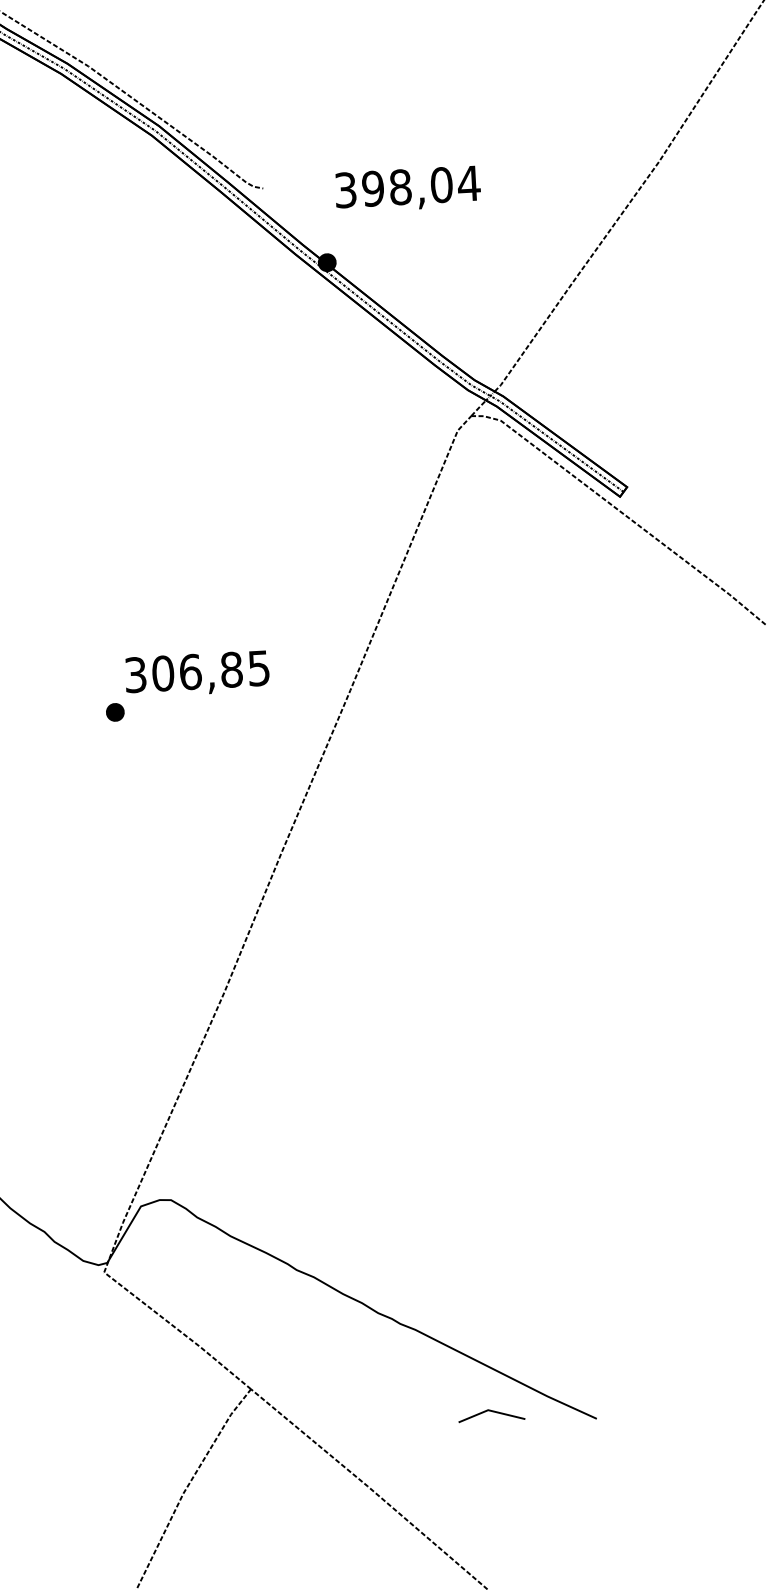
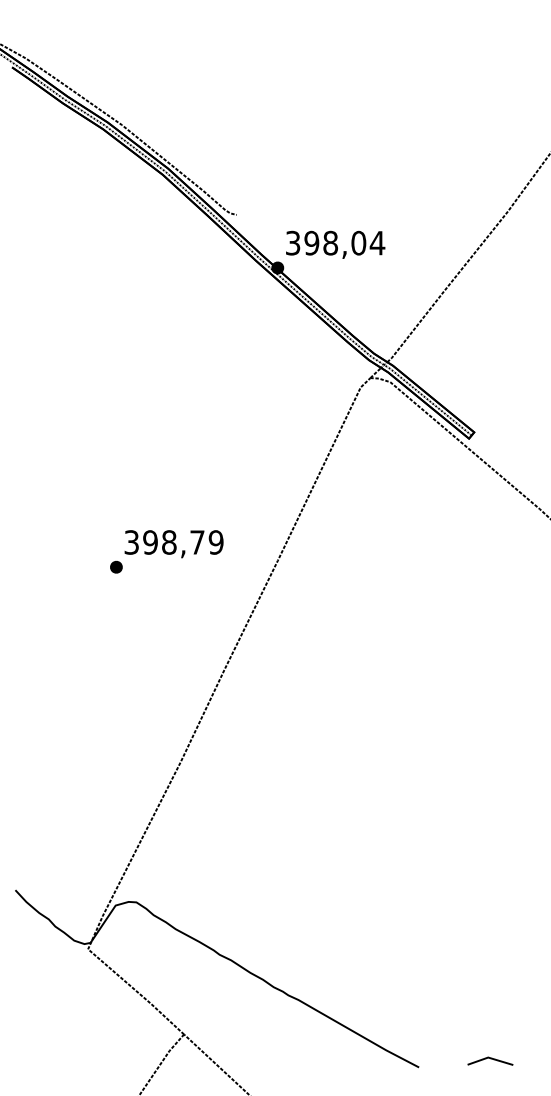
text: (407, 188) -> (335, 244), moved
text: (211, 670) -> (183, 542), 306,85 -> 398,79
line: (491, 1412) -> (490, 1059), moved

